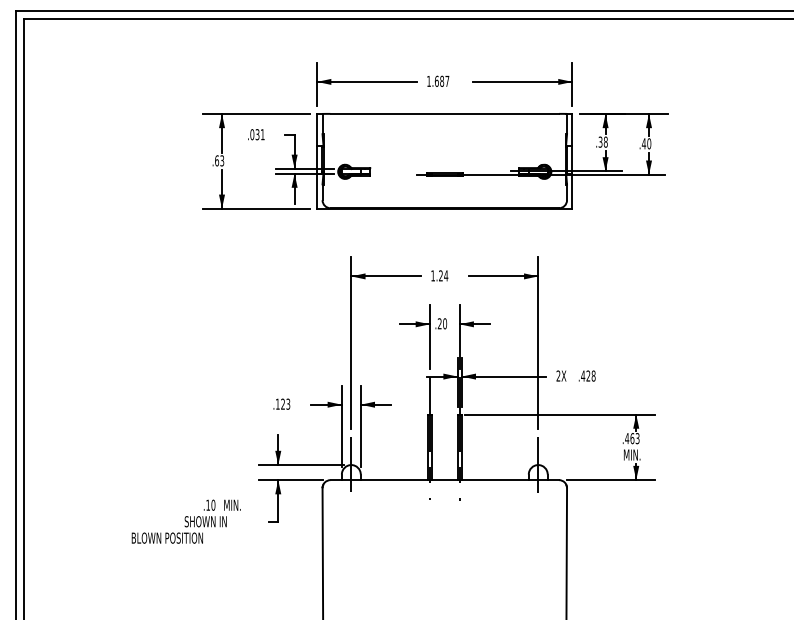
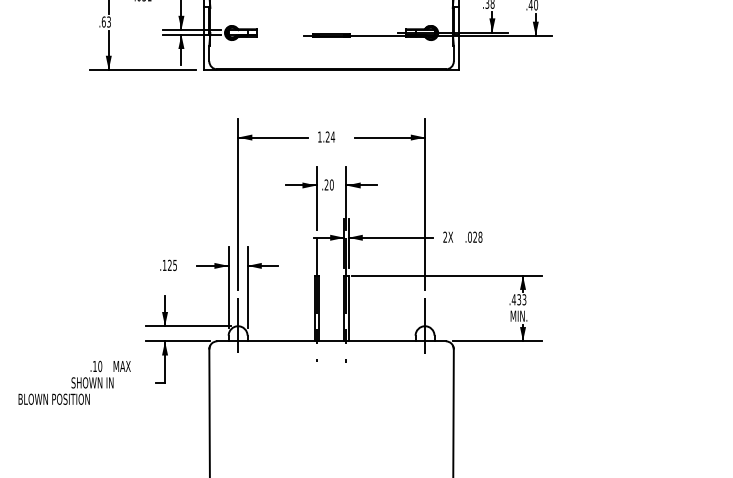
text: (583, 375) -> (470, 236), .428 -> .028
text: (288, 402) -> (175, 263), .123 -> .125
text: (632, 438) -> (519, 299), .463 -> .433
text: (233, 504) -> (120, 365), MIN. -> MAX

